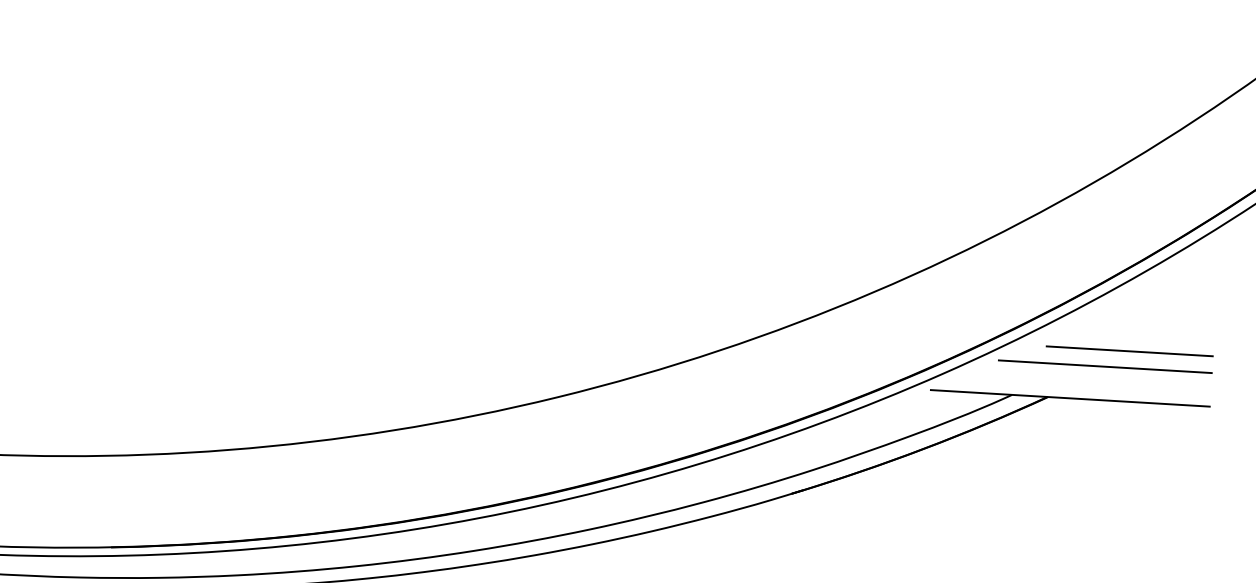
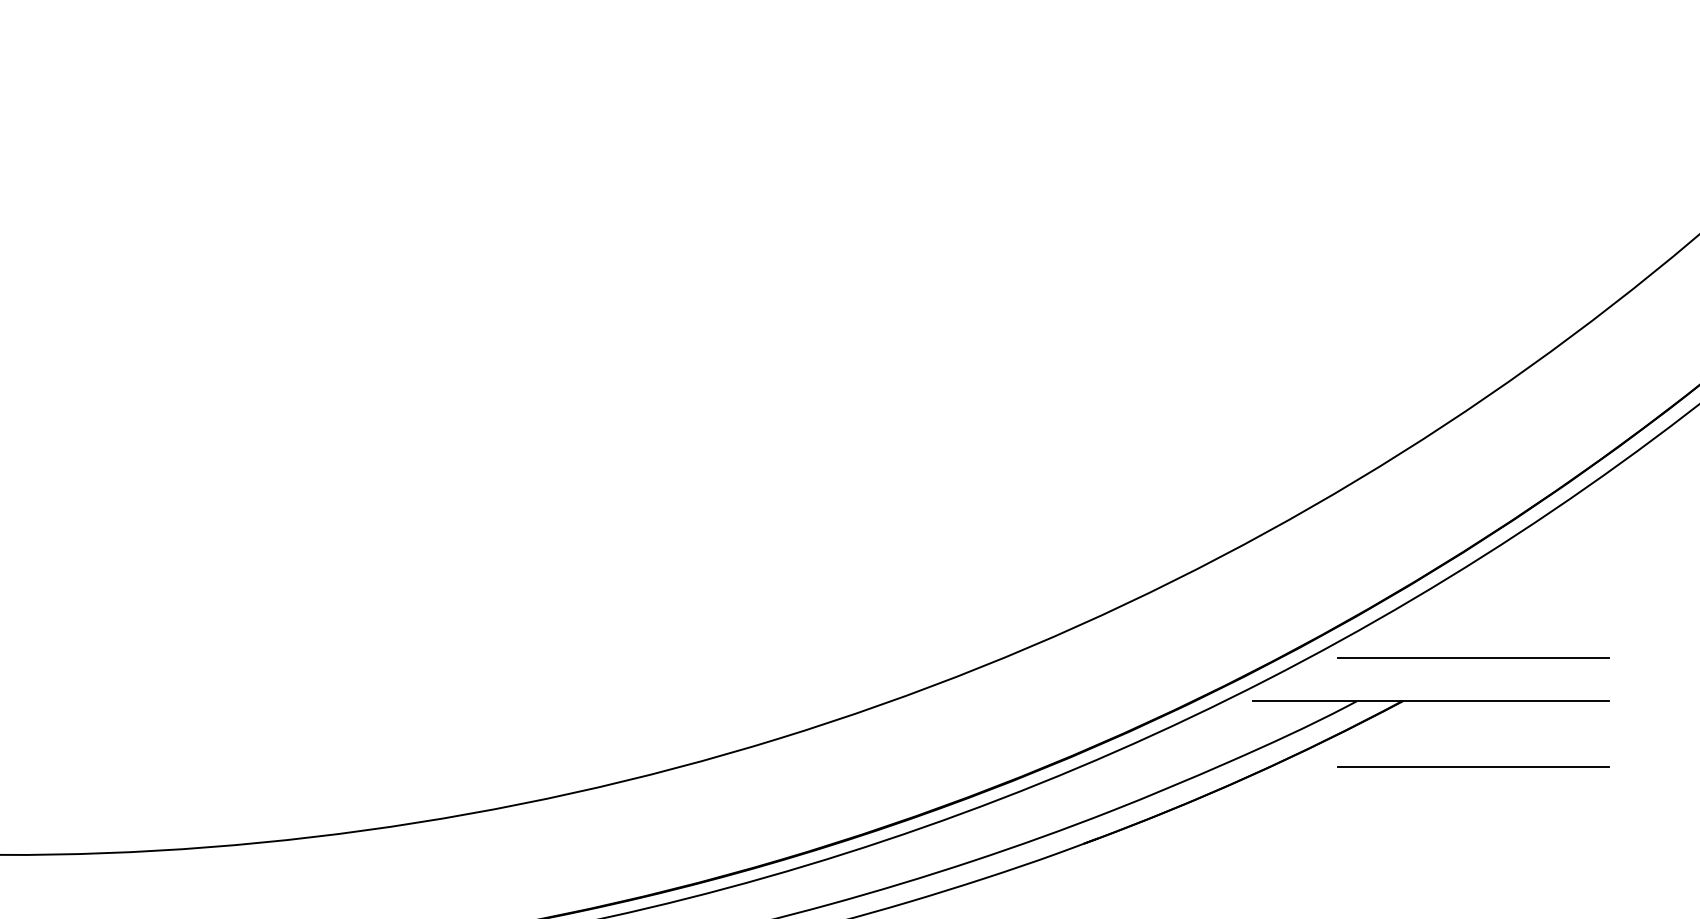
line: (1129, 351) -> (1503, 636), removed
line: (1100, 451) -> (1473, 766), added

